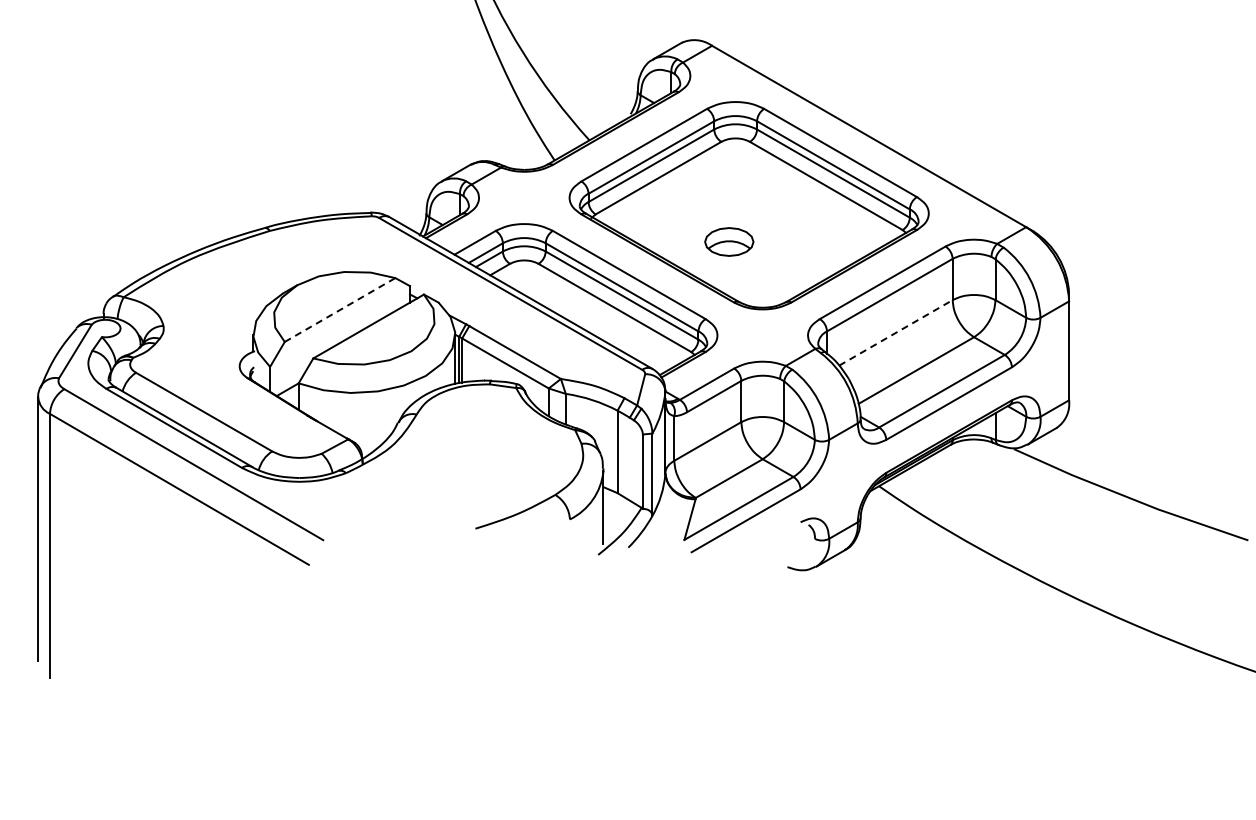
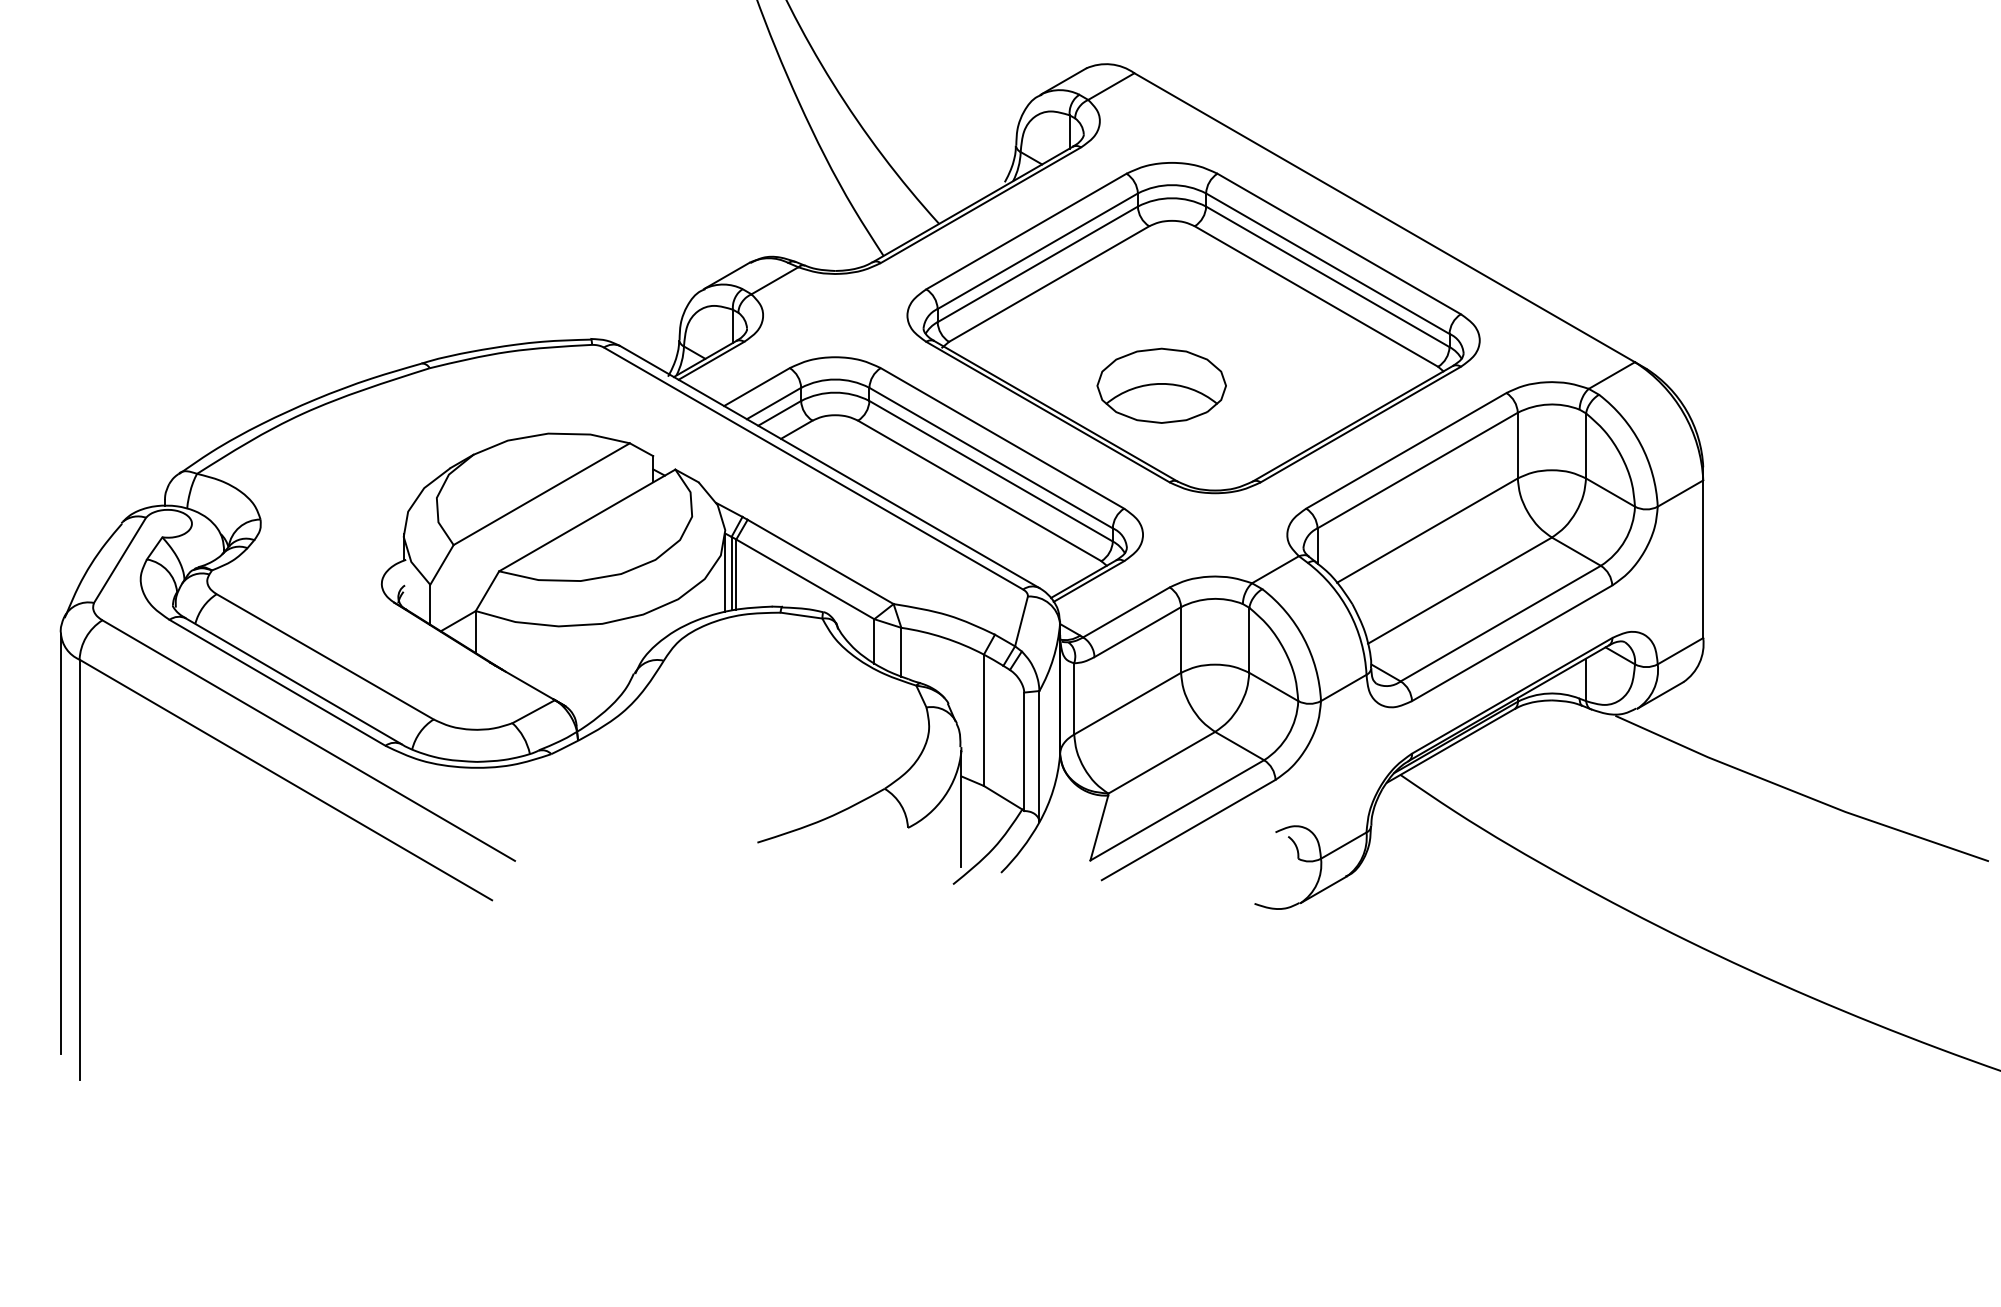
part: (729, 241) -> (1162, 385), size x1.67
line: (340, 310) -> (542, 494), dashed -> solid
line: (896, 332) -> (1428, 530), dashed -> solid

